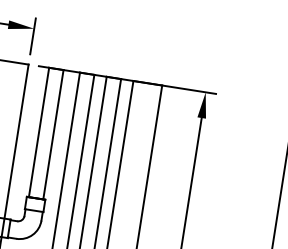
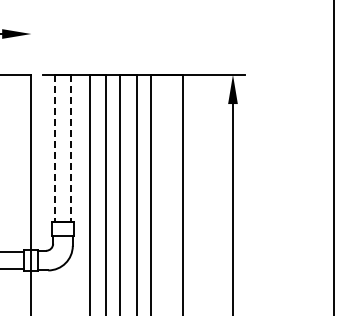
line: (33, 36) -> (31, 42), removed
line: (38, 132) -> (54, 148), solid -> dashed
line: (53, 134) -> (71, 148), solid -> dashed

